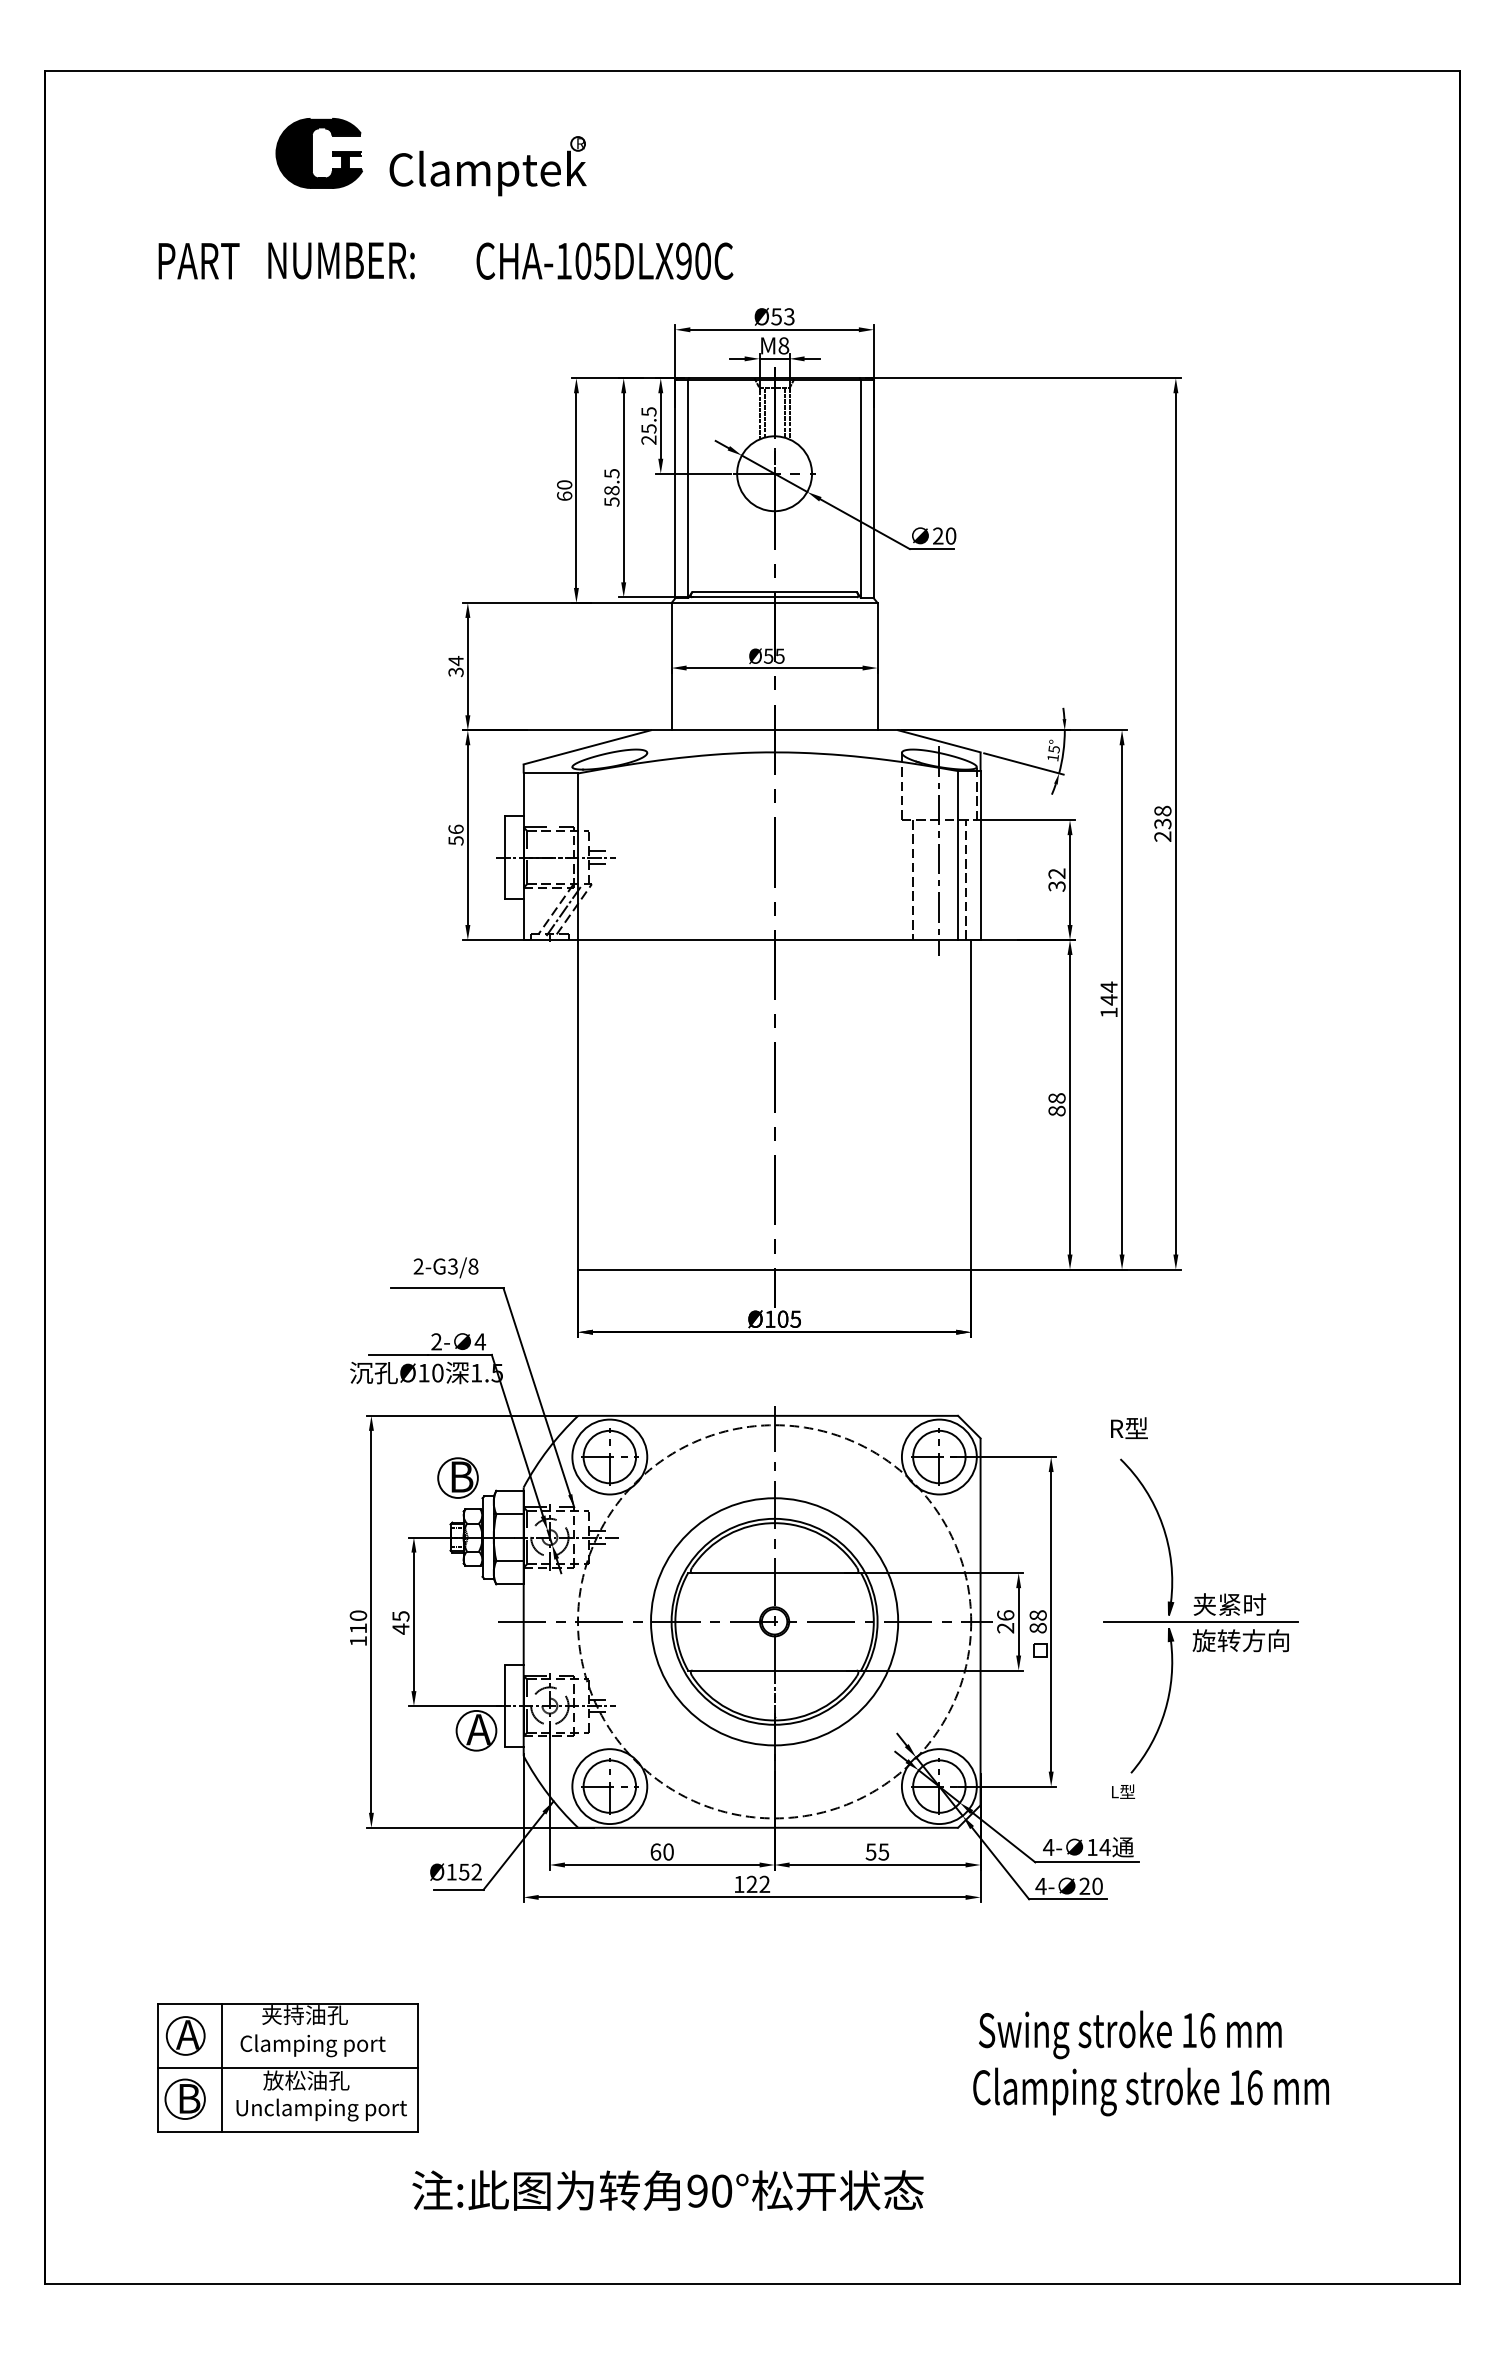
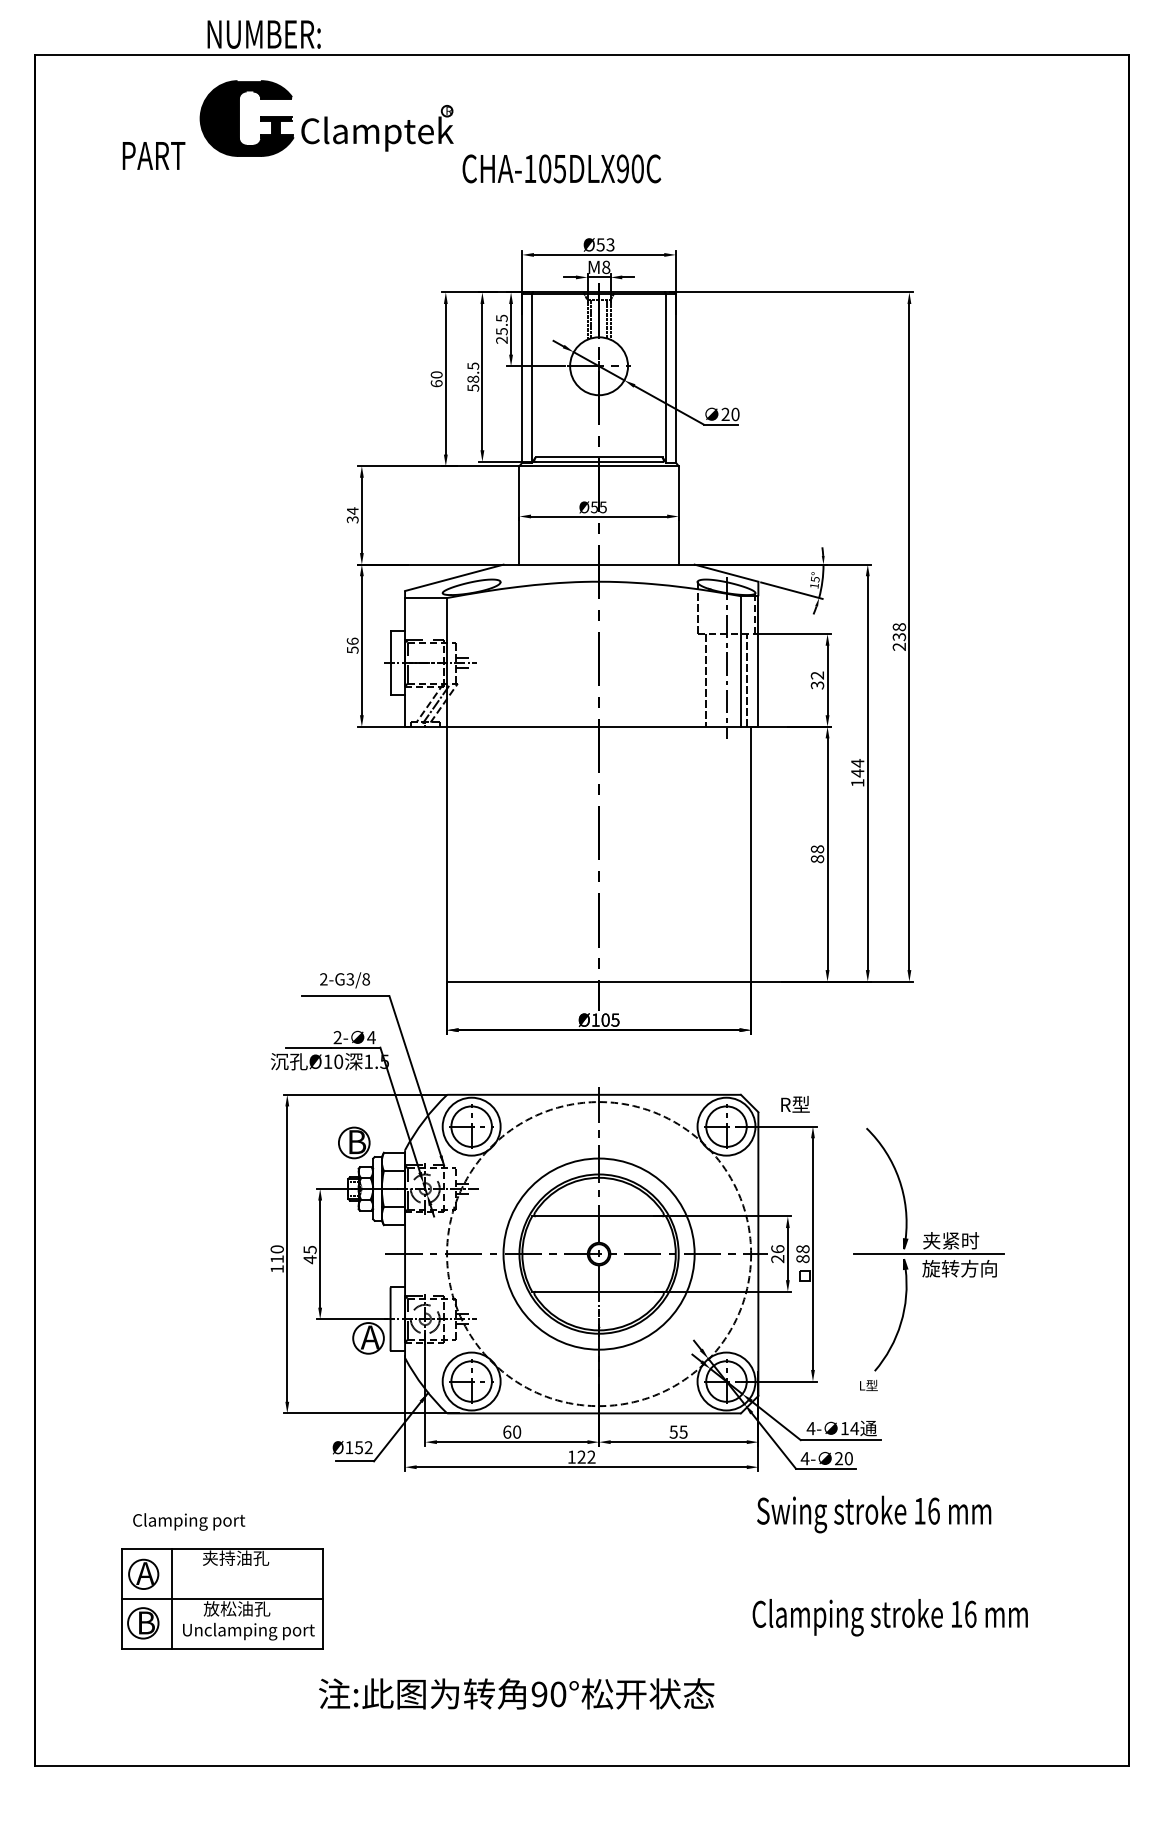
part: (318, 153) -> (246, 118), size x1.4
text: (198, 260) -> (153, 155), moved
text: (340, 260) -> (263, 34), moved
text: (604, 260) -> (561, 168), moved
text: (1129, 1428) -> (795, 1104), moved
text: (1130, 2034) -> (874, 1514), moved
text: (313, 2045) -> (189, 1521), moved

